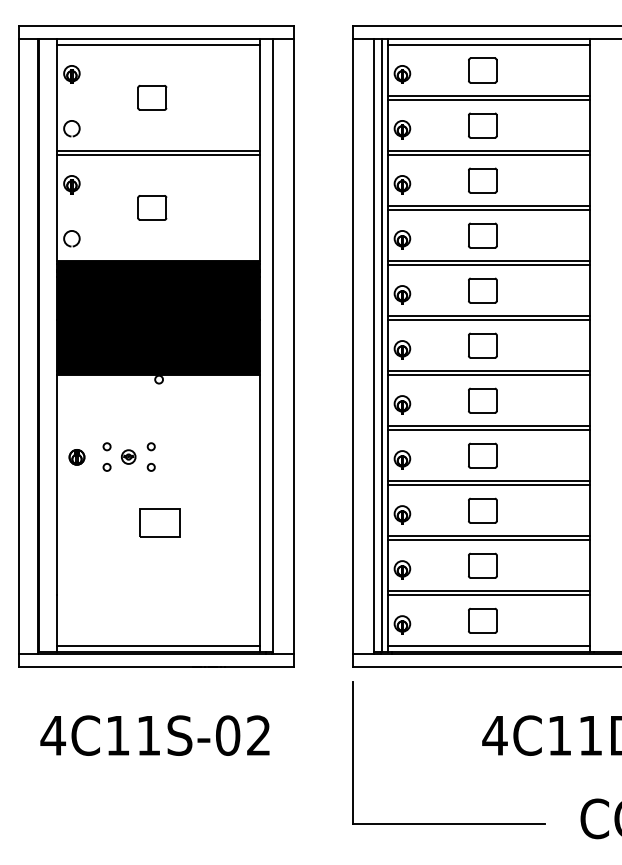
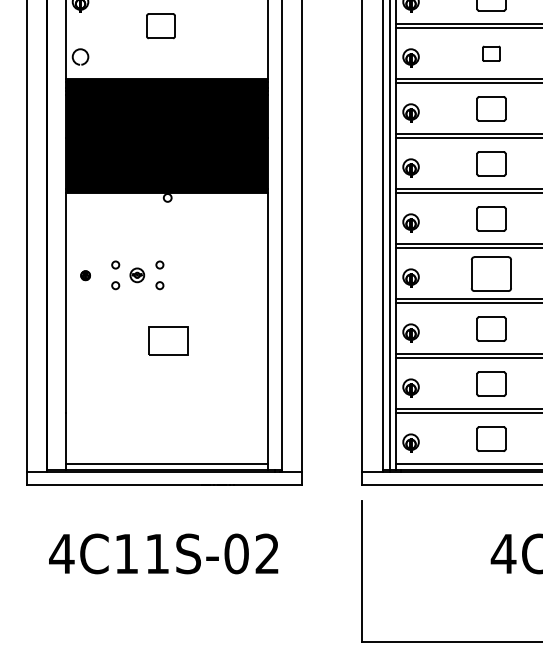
part: (482, 235) -> (491, 53), size x0.6
part: (482, 455) -> (491, 273), size x1.4
part: (76, 457) -> (85, 275), size x0.6

